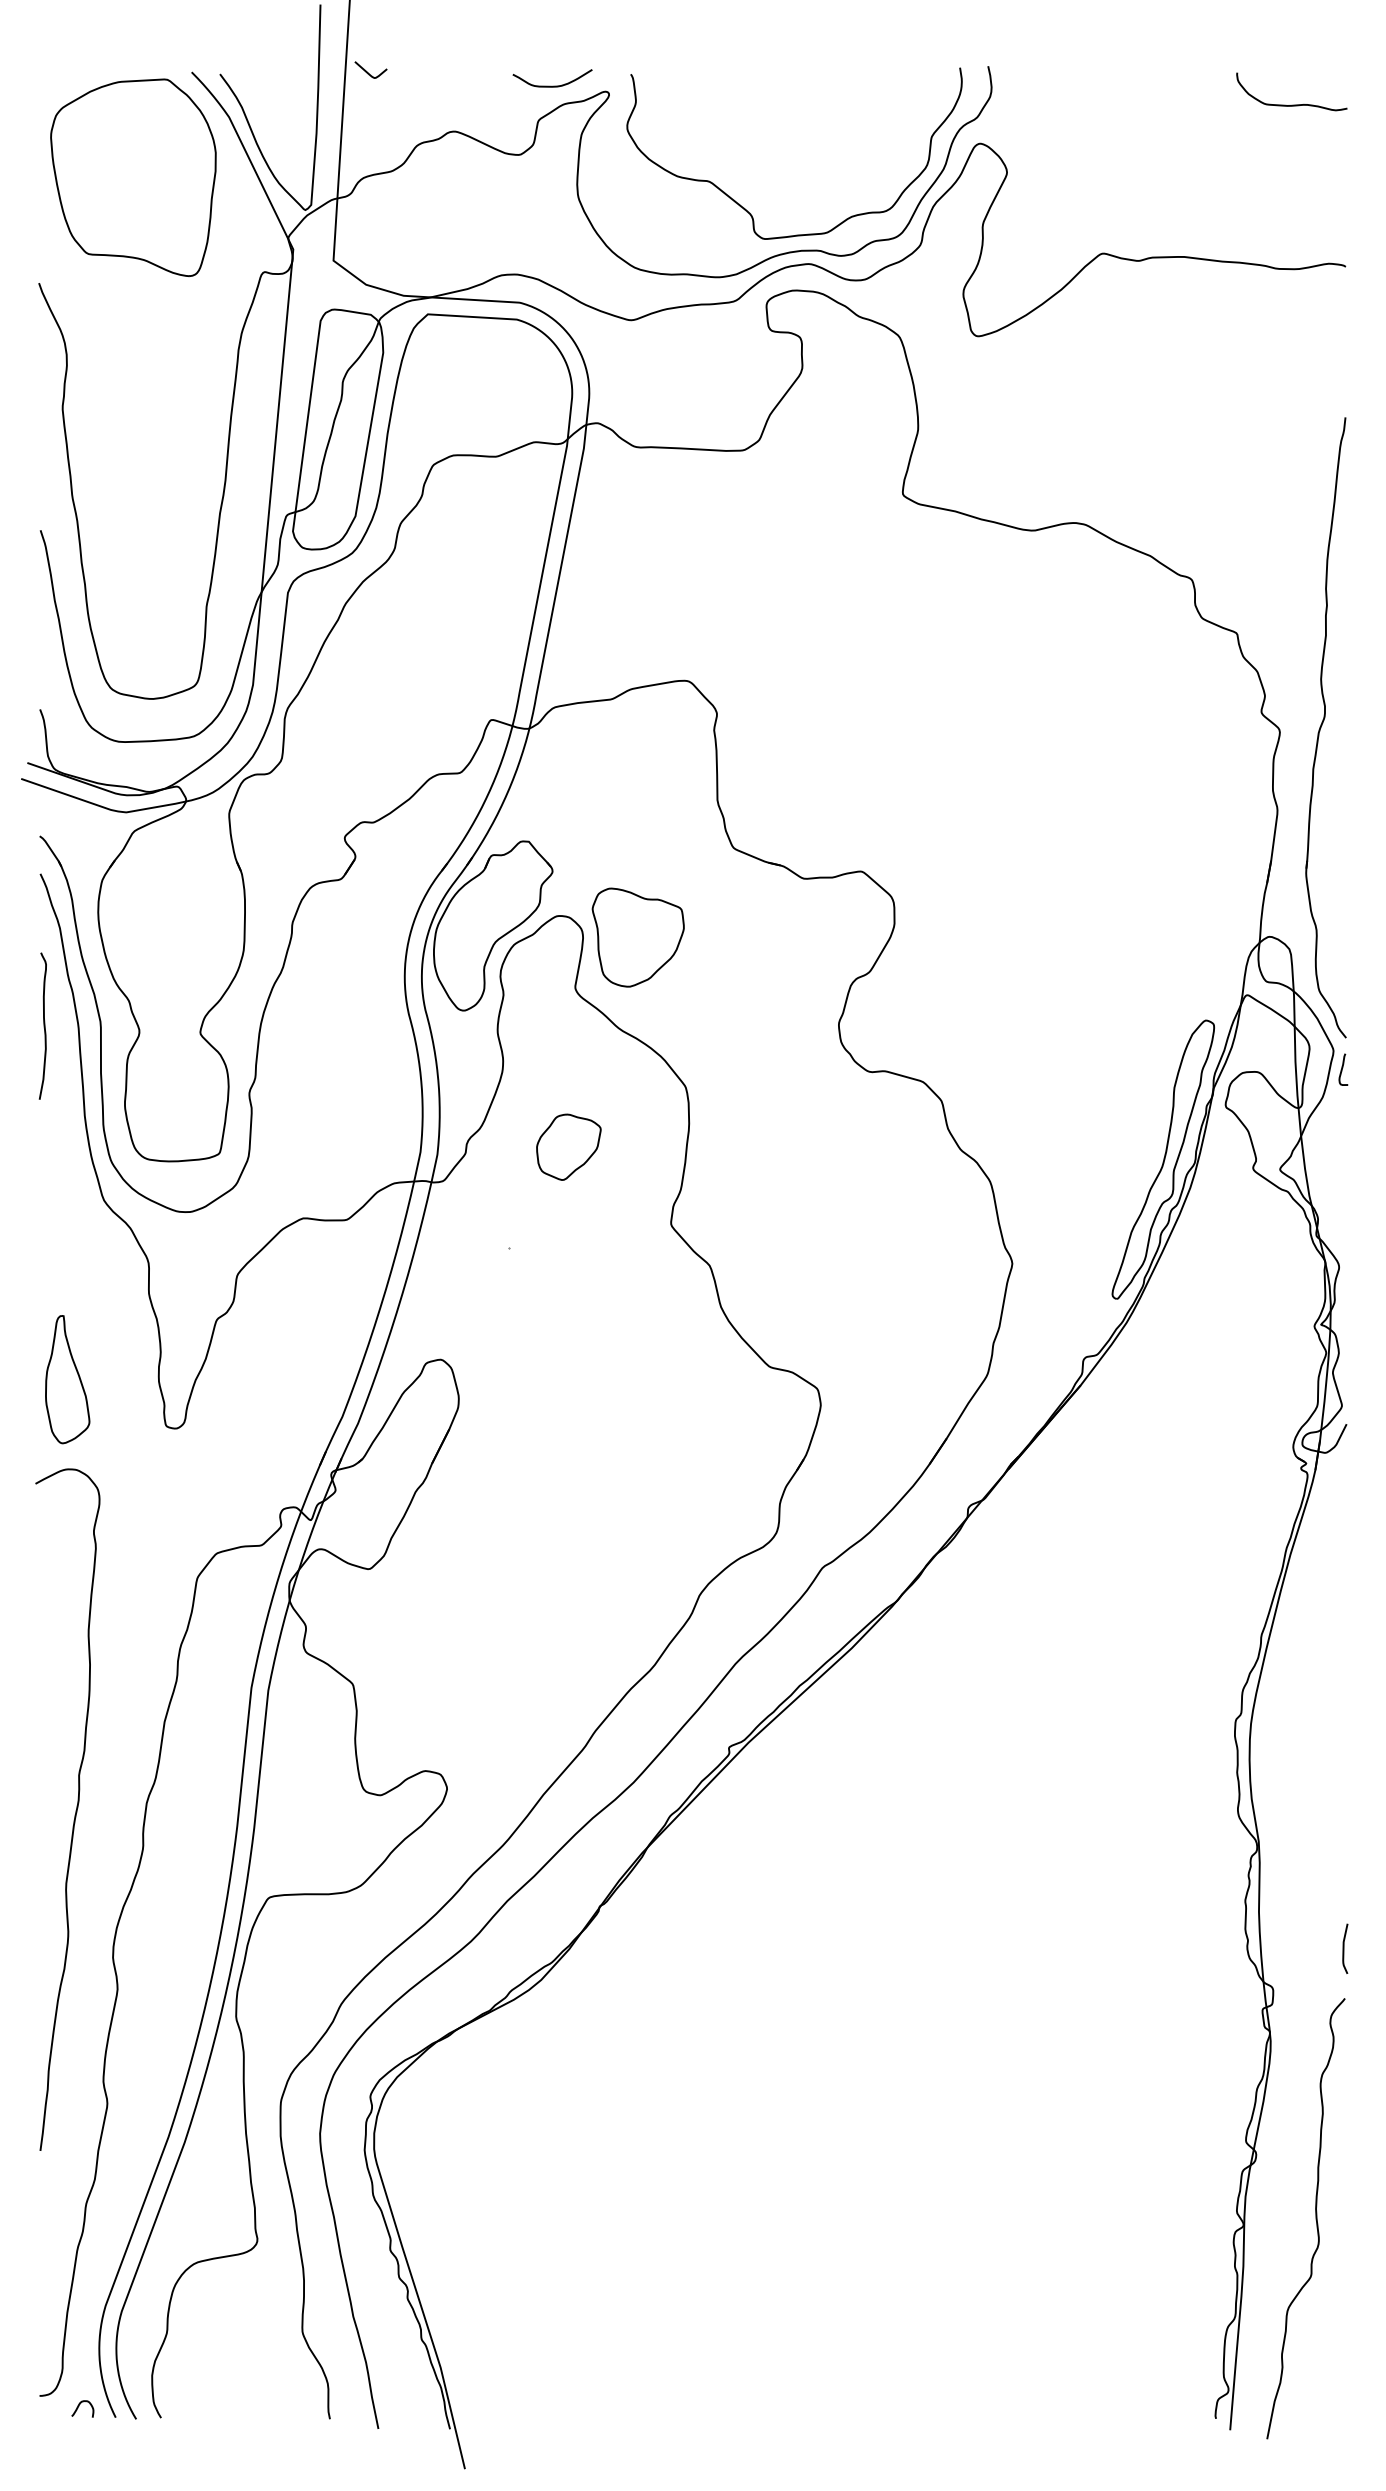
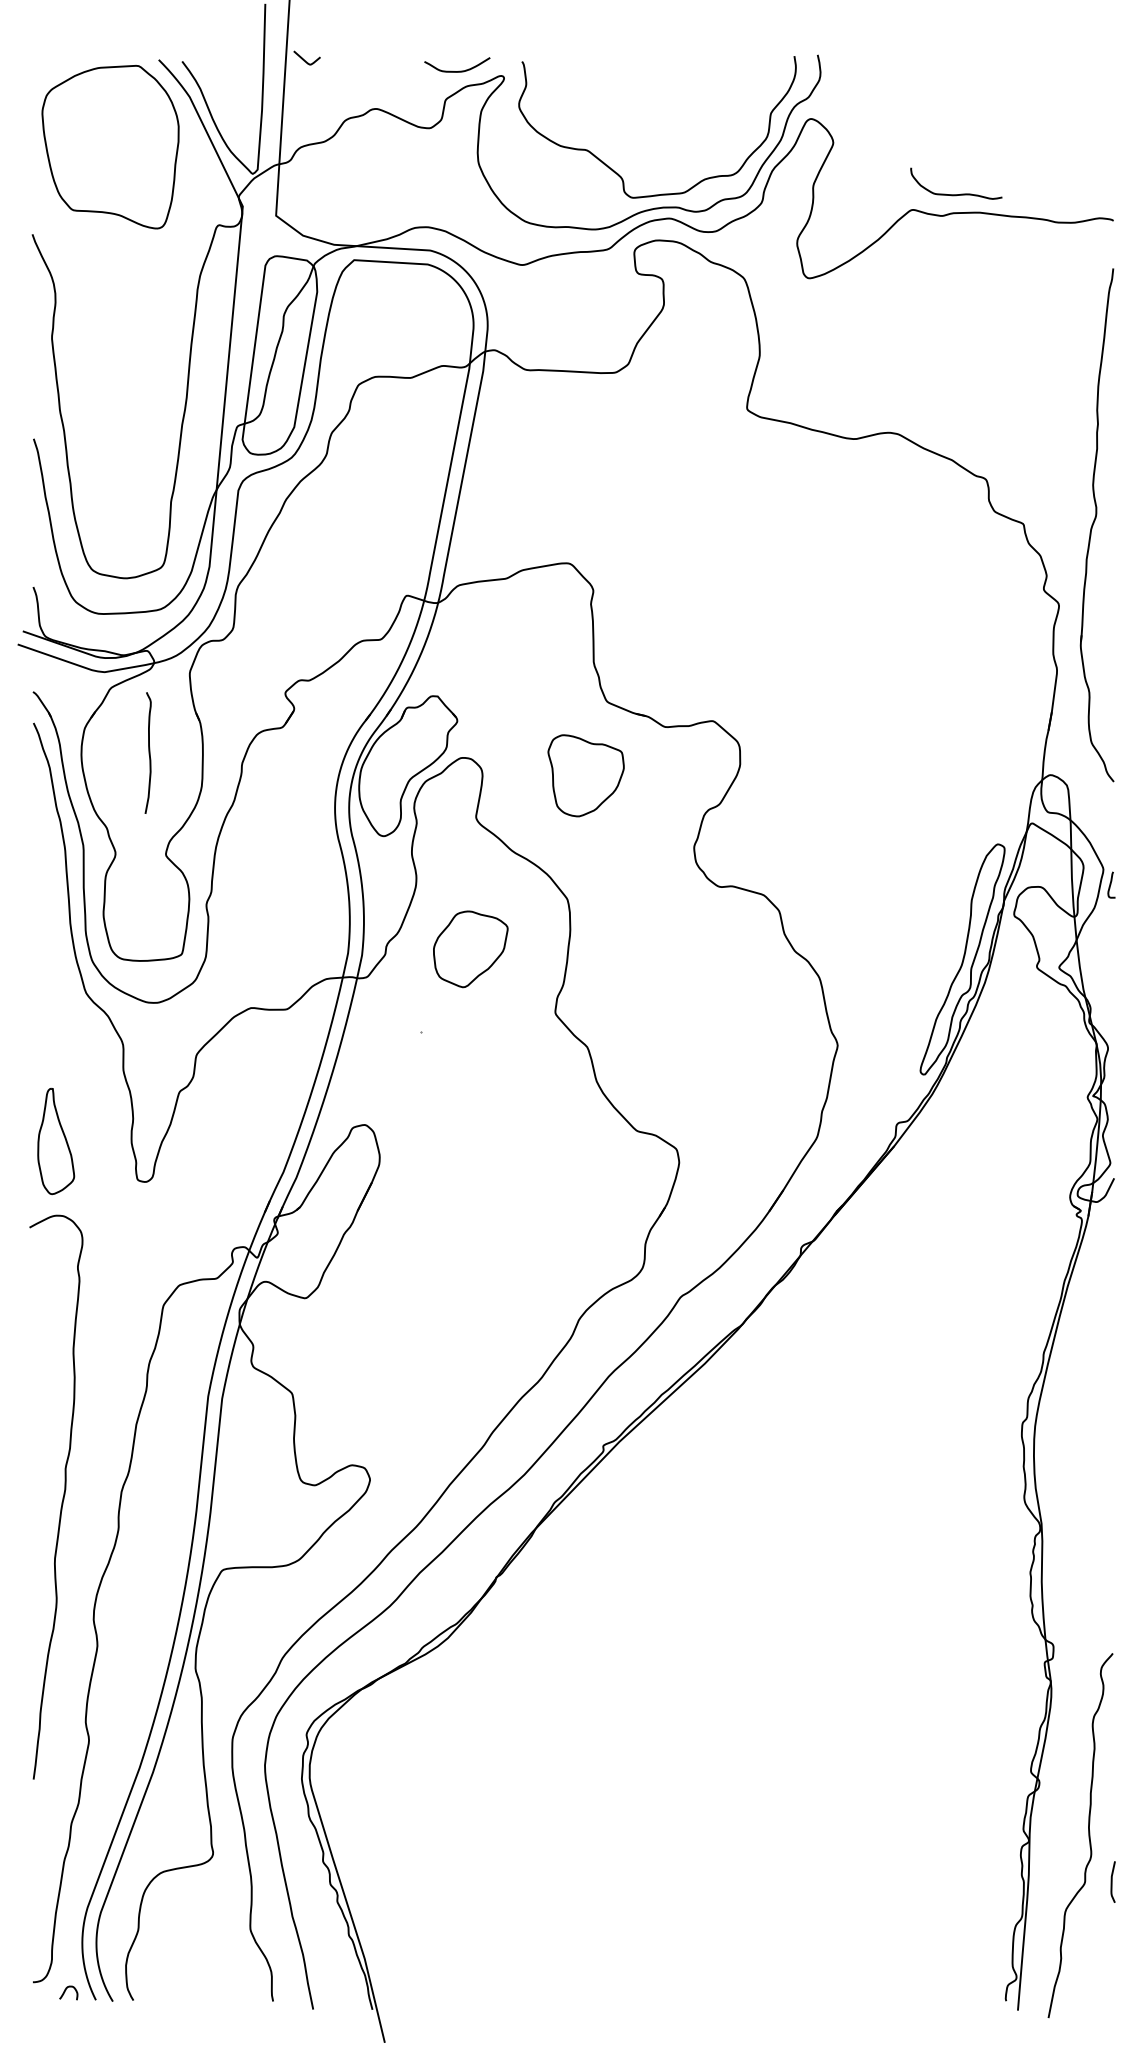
curve: (1291, 104) -> (956, 194), moved
part: (1325, 727) -> (1096, 525), moved
part: (637, 937) -> (585, 775), moved
curve: (43, 1025) -> (148, 752), moved
part: (568, 1146) -> (470, 948), size x1.4
curve: (1344, 1948) -> (1112, 1881), moved

